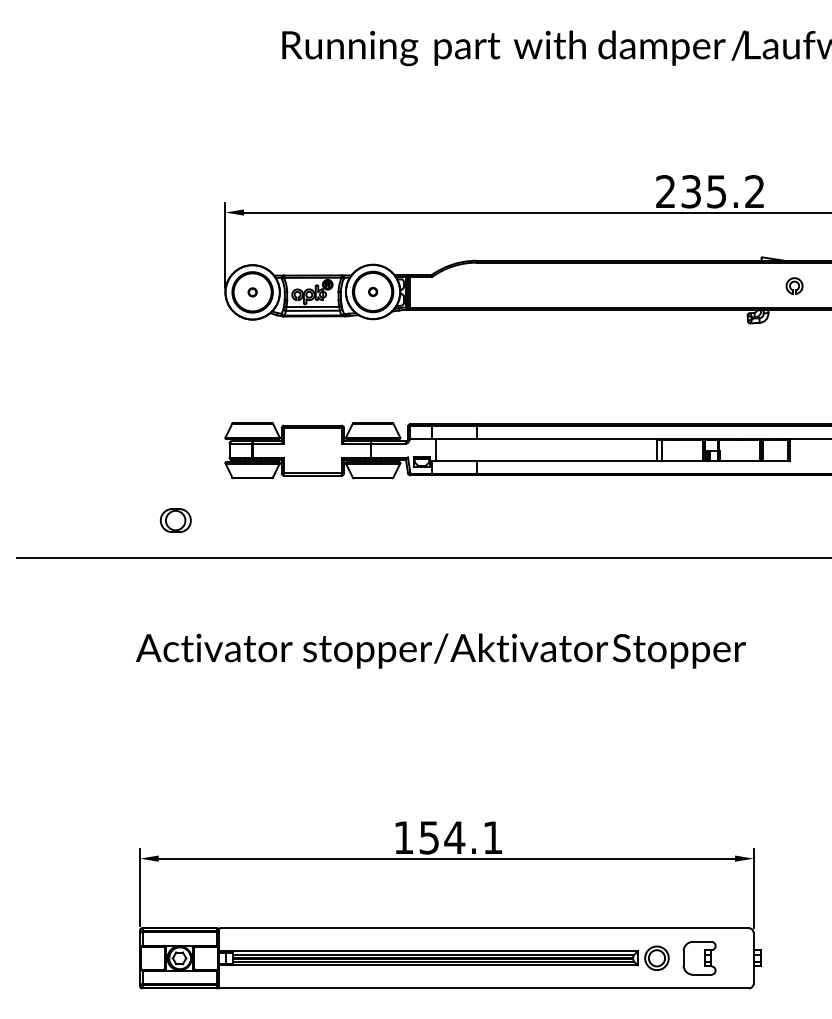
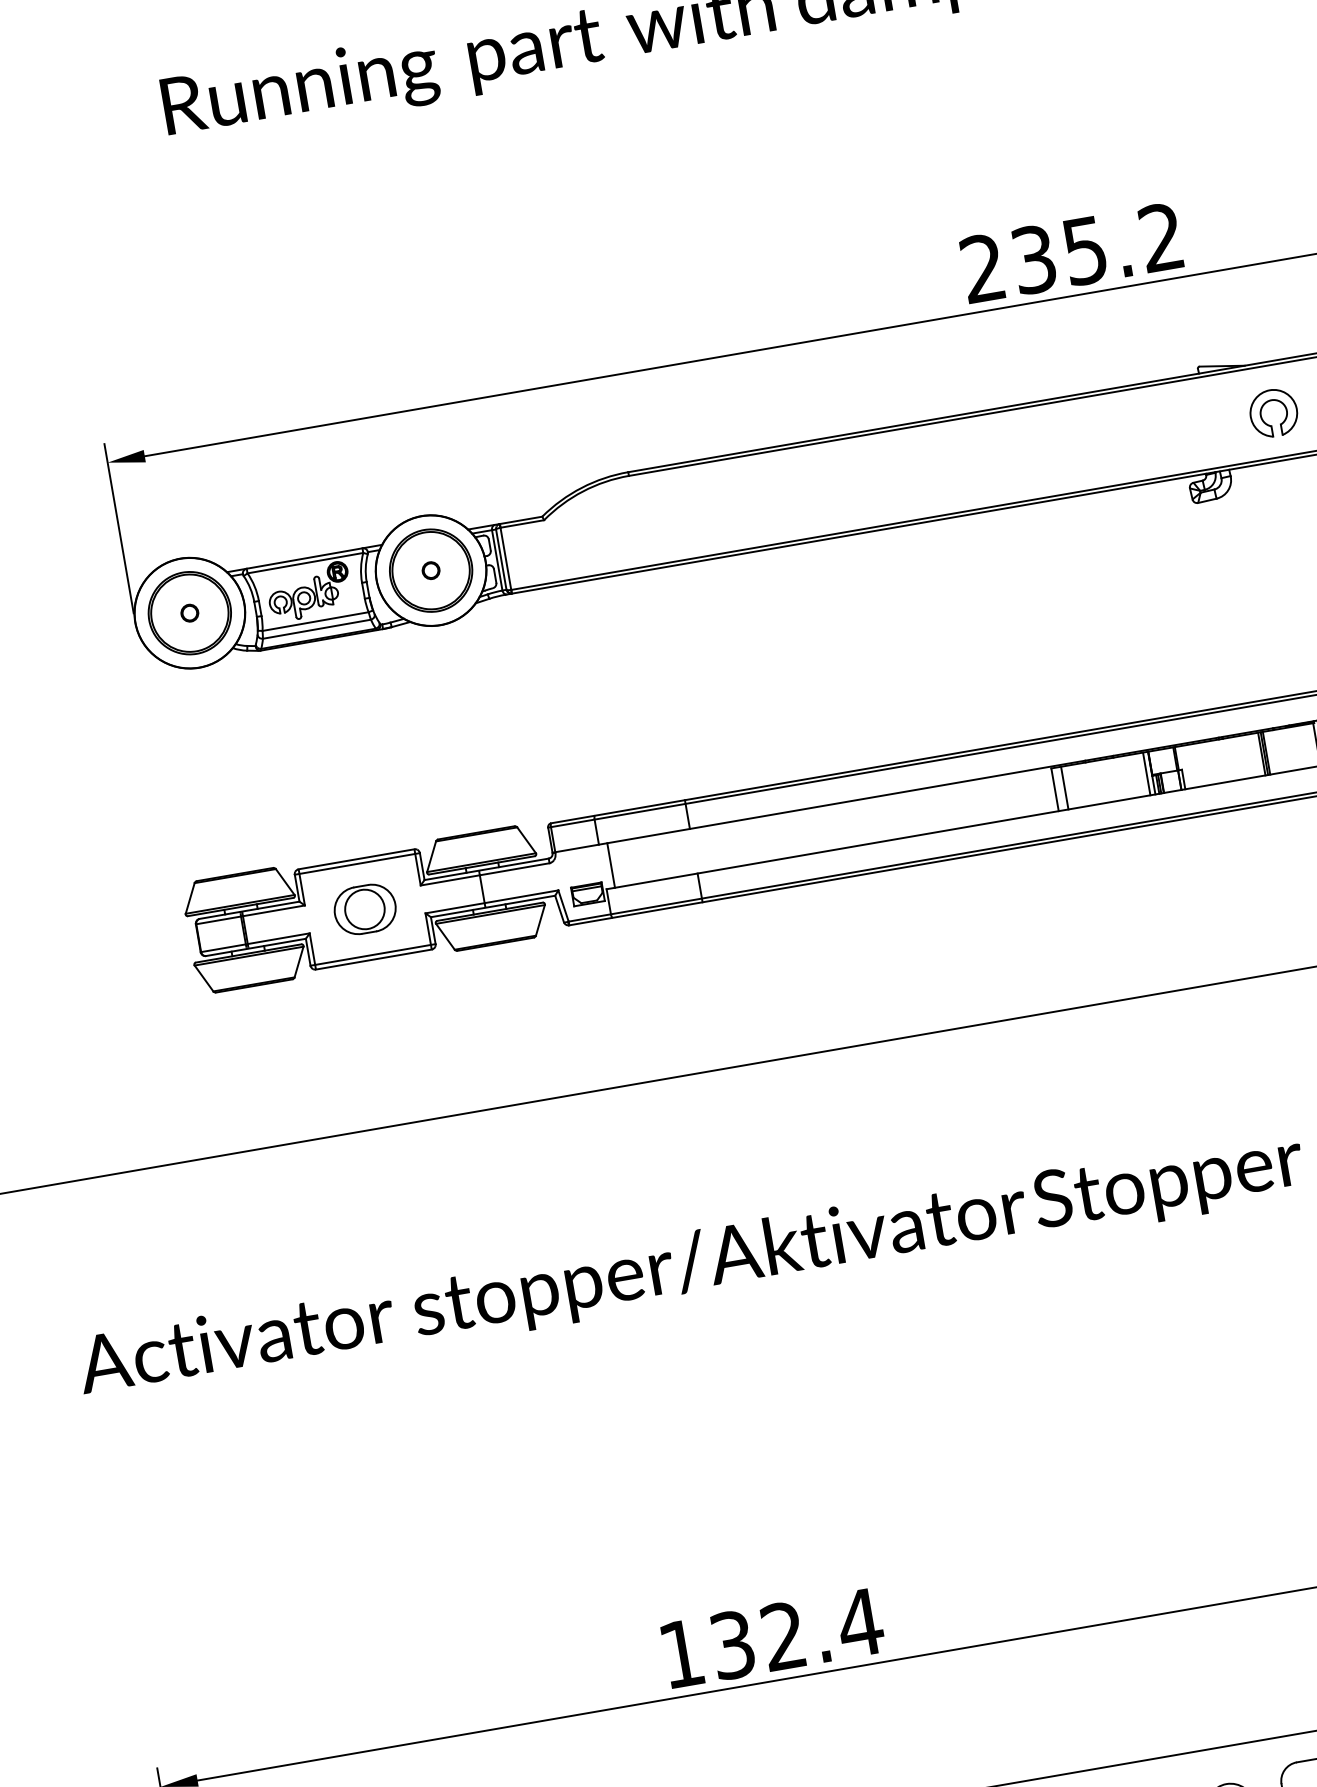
part: (794, 285) -> (1273, 411), size x1.43
part: (175, 520) -> (364, 909), moved
text: (461, 837) -> (797, 1633), 154.1 -> 132.4

